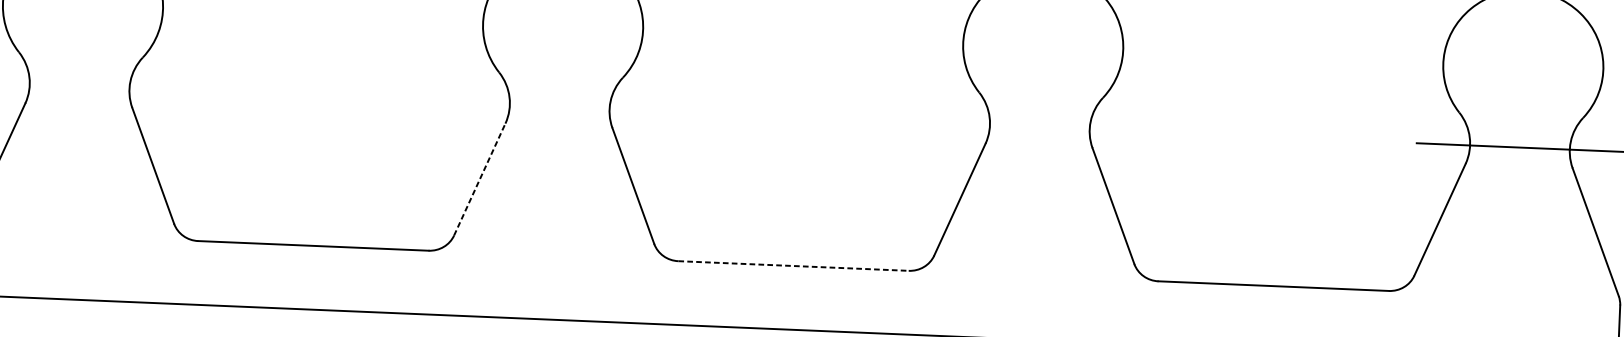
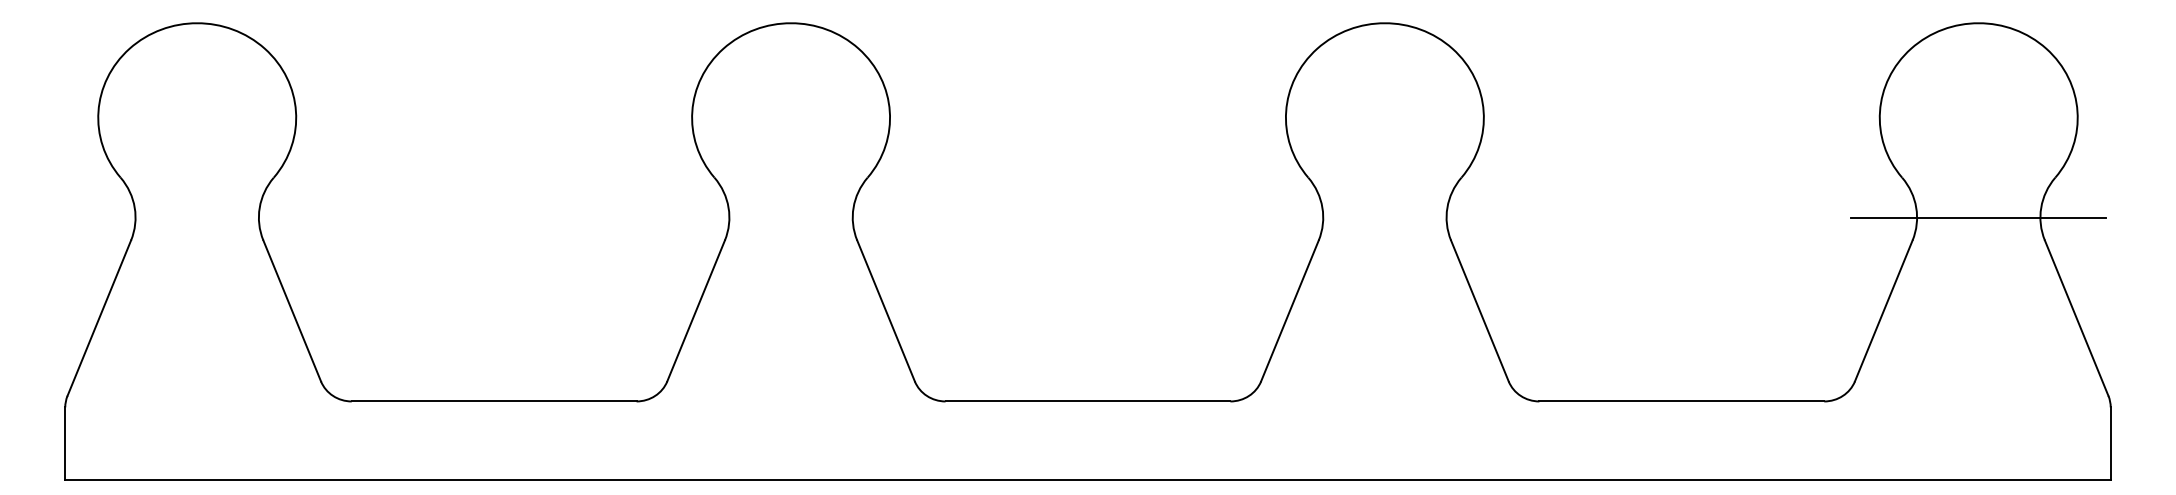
line: (480, 179) -> (696, 310), dashed -> solid
line: (793, 266) -> (1088, 401), dashed -> solid

